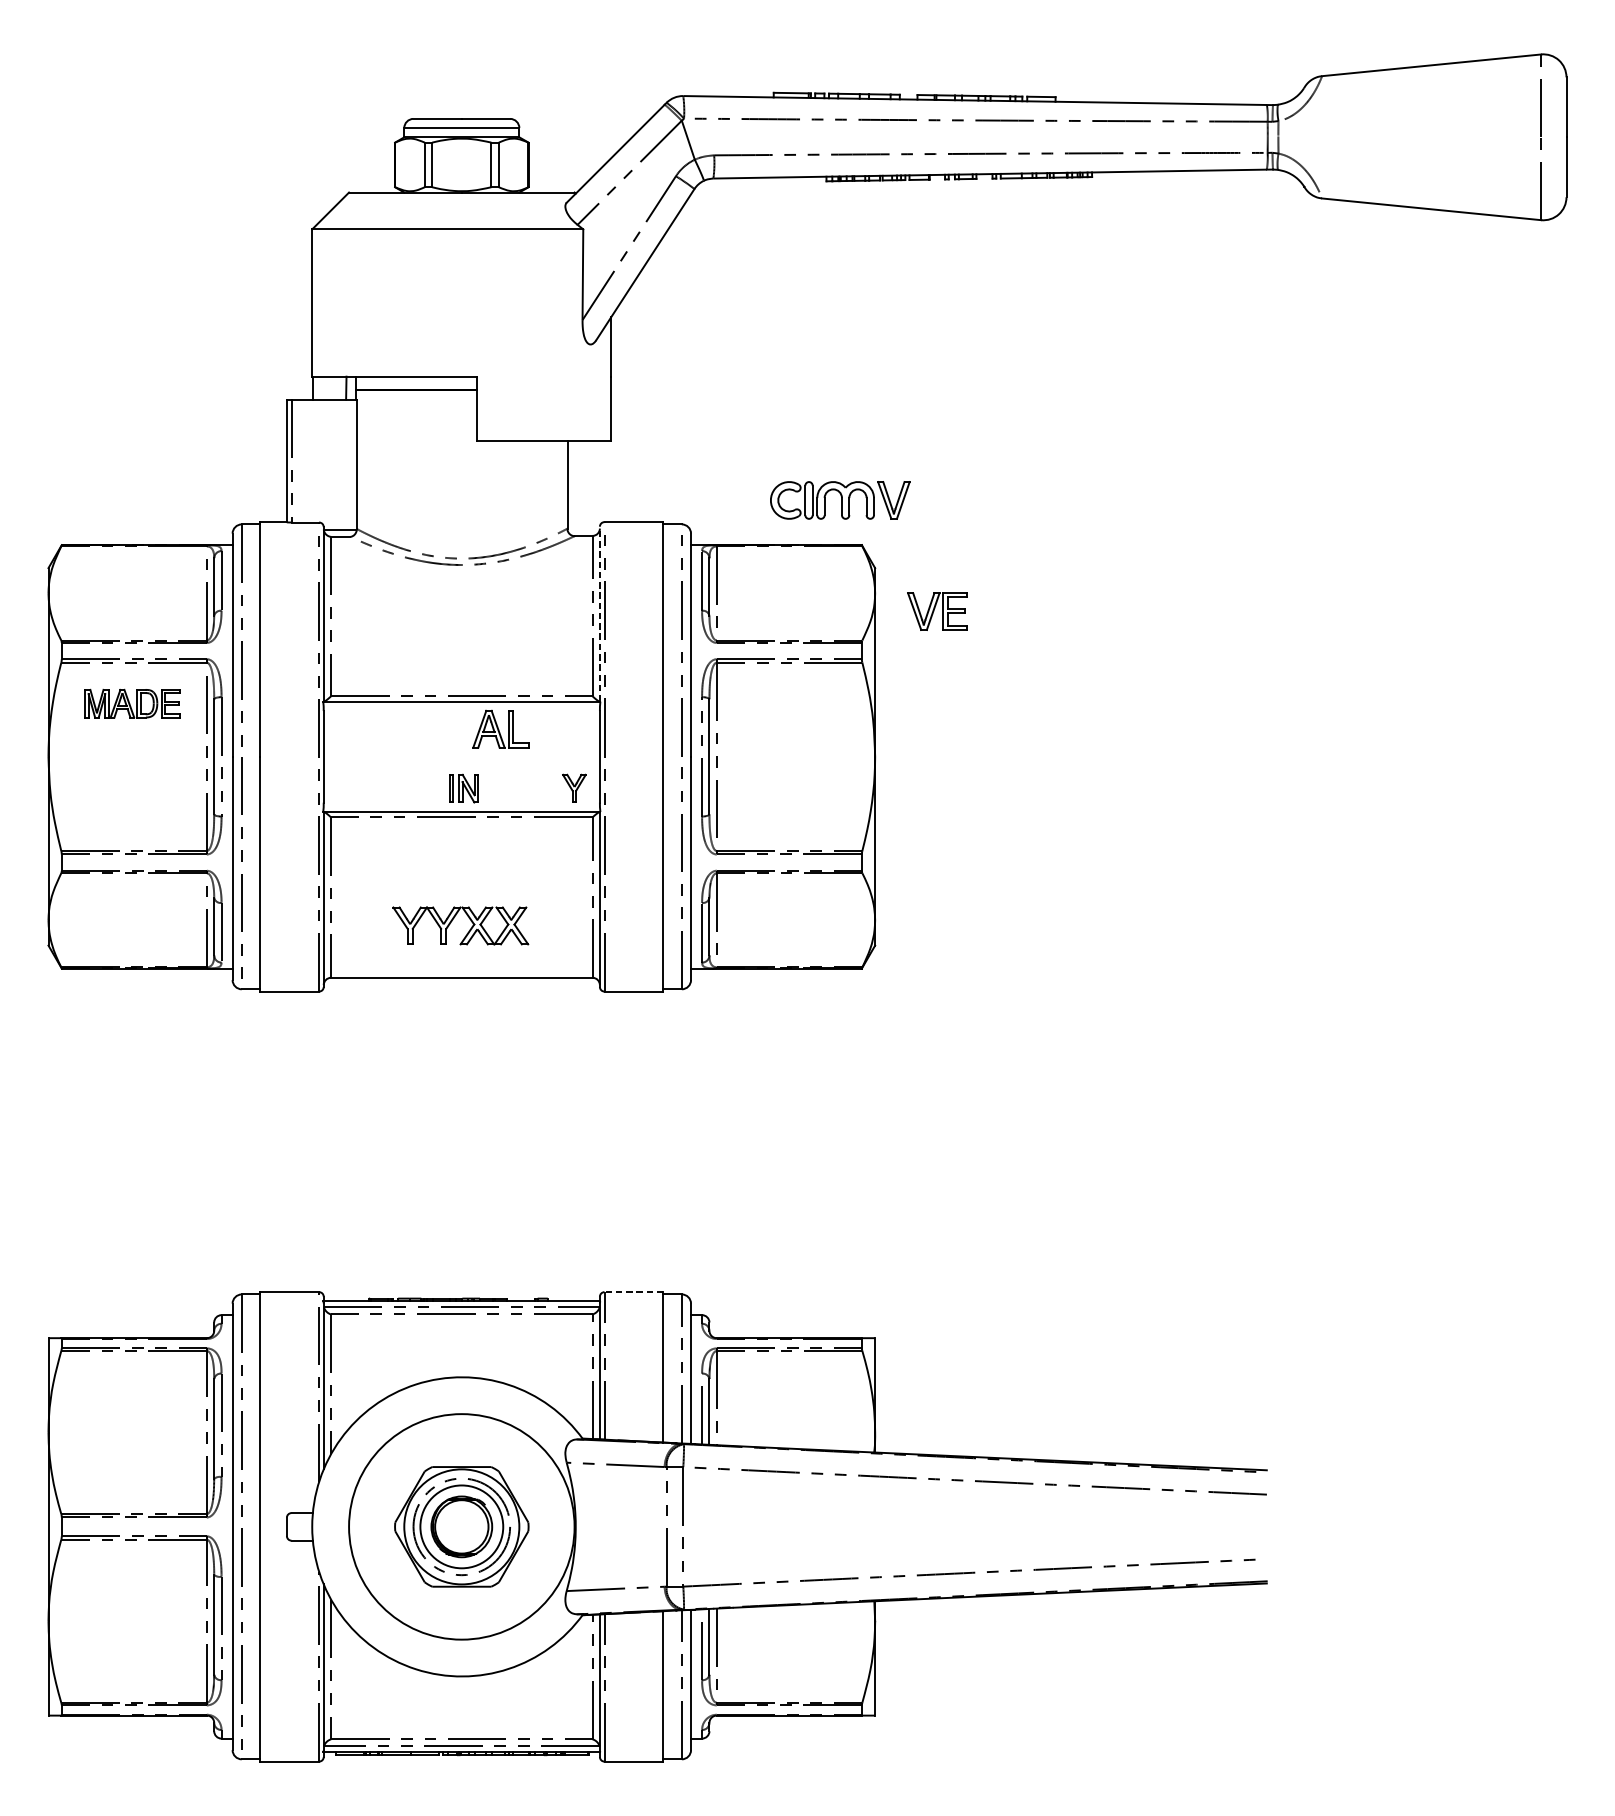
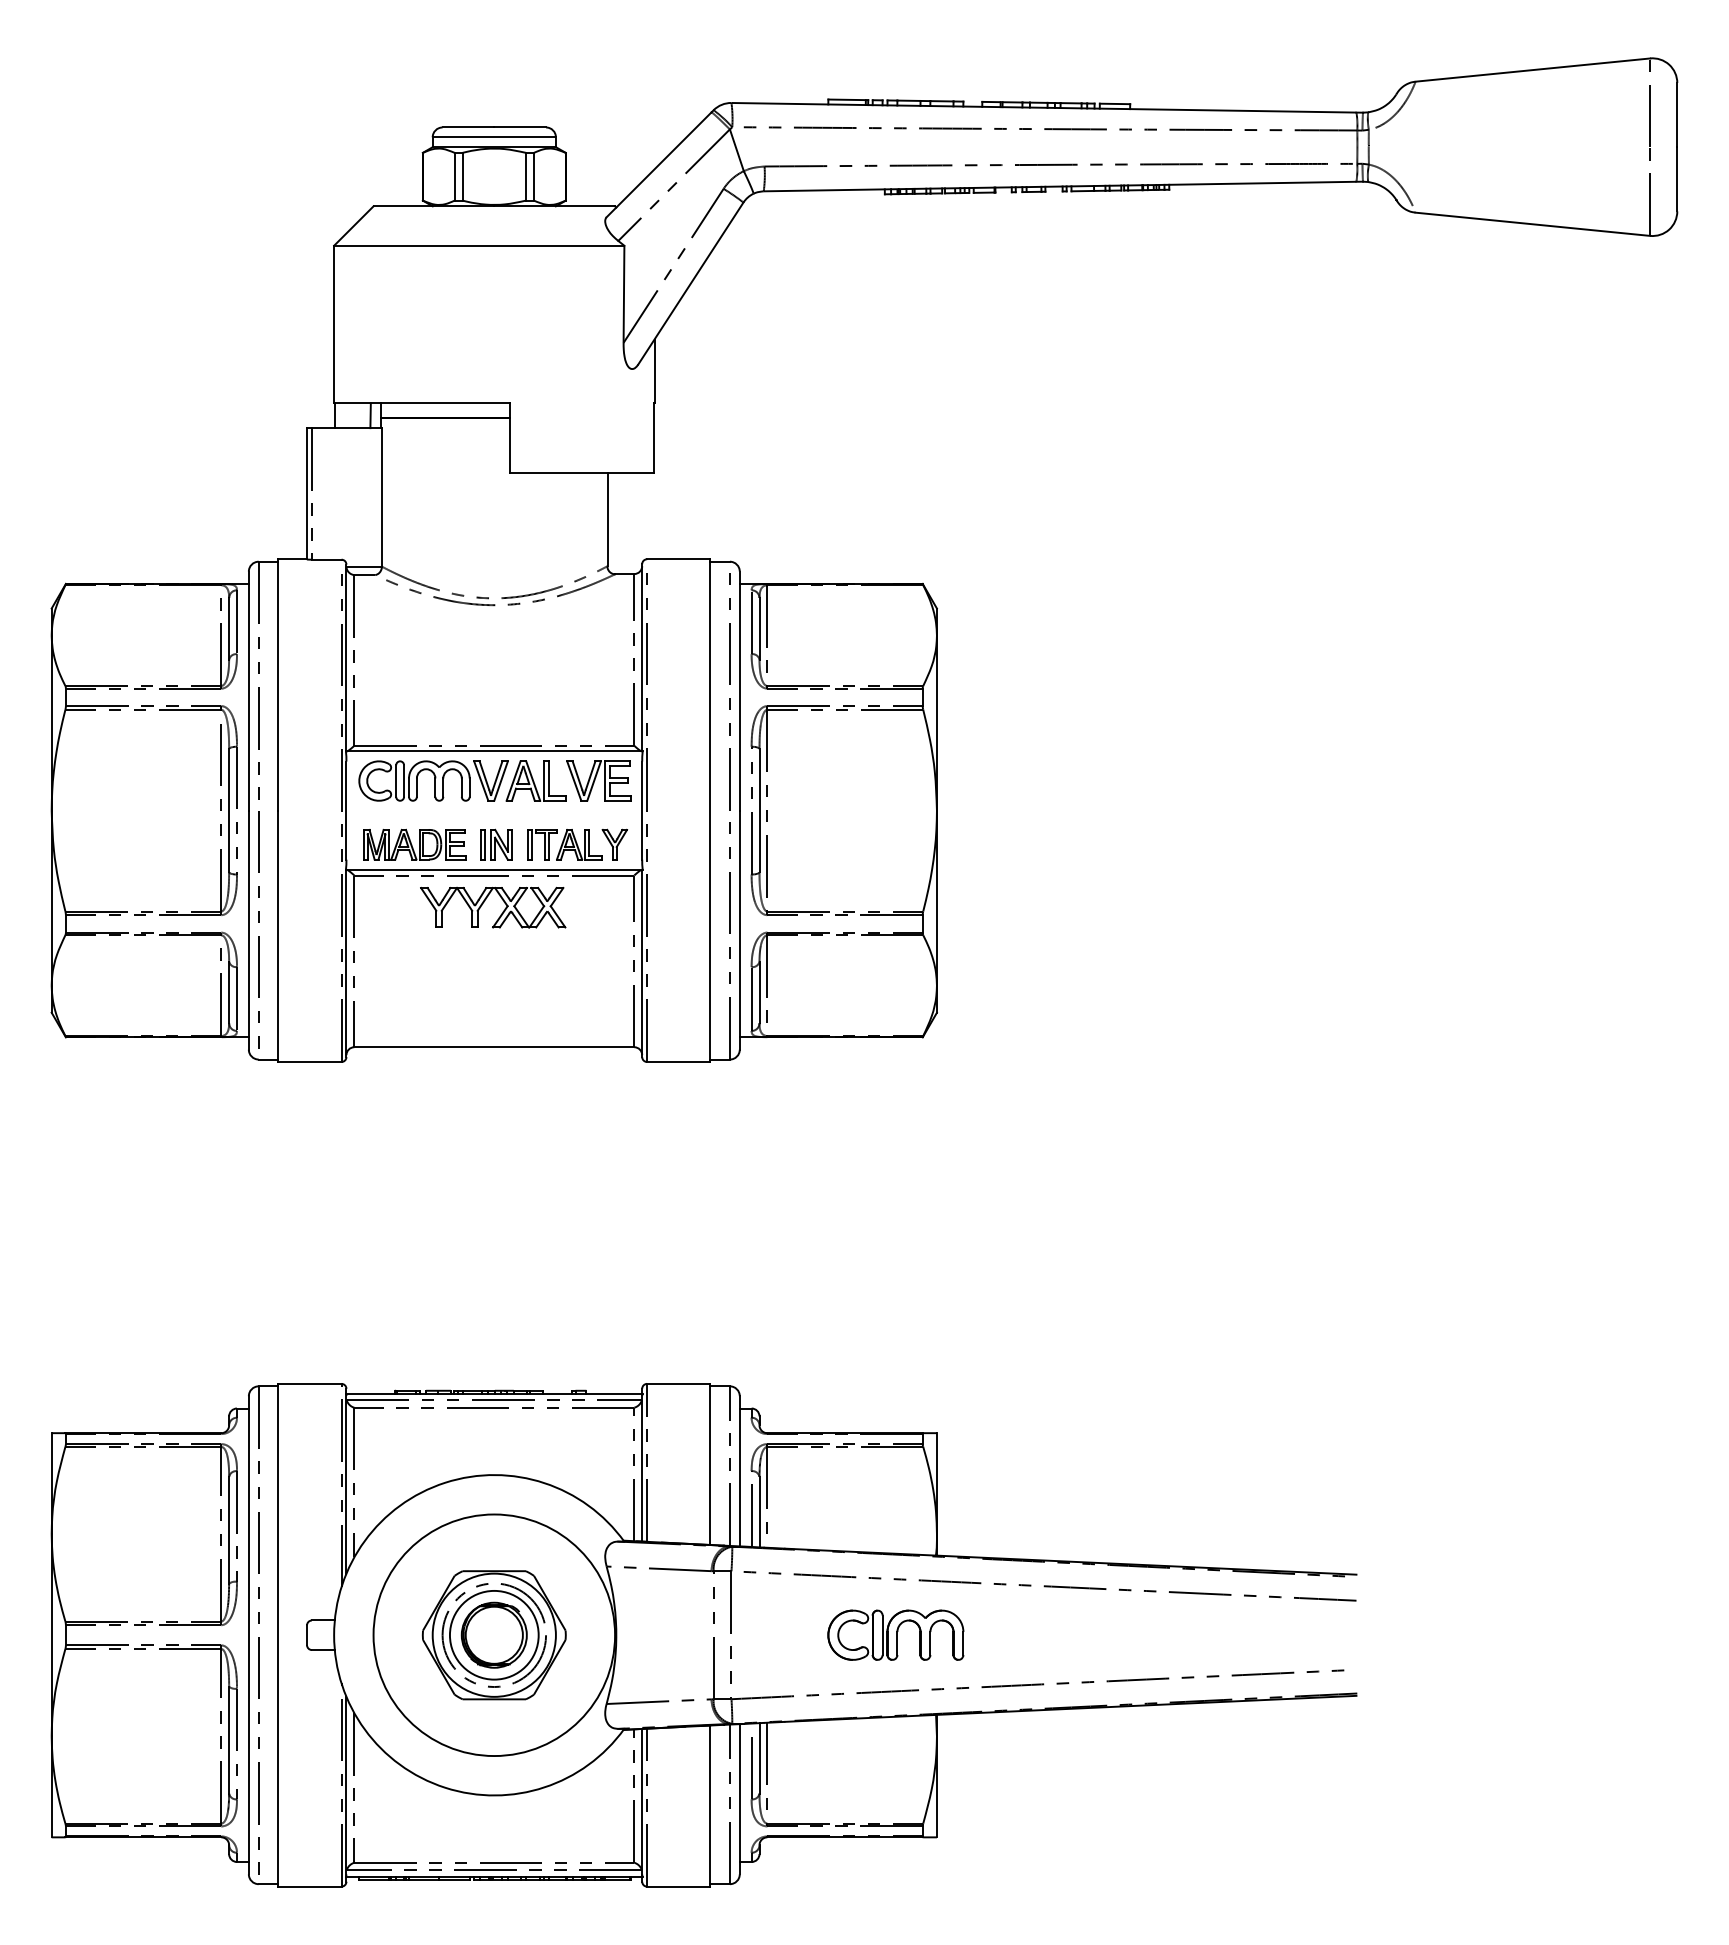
part: (840, 499) -> (433, 780), moved
part: (937, 611) -> (598, 780), moved
line: (600, 613) -> (642, 657), dashed -> solid
part: (132, 703) -> (414, 844), moved
part: (527, 788) -> (564, 844), added
part: (469, 929) -> (502, 911), moved
line: (633, 1291) -> (678, 1383), dashed -> solid
part: (836, 1526) -> (895, 1634), added

